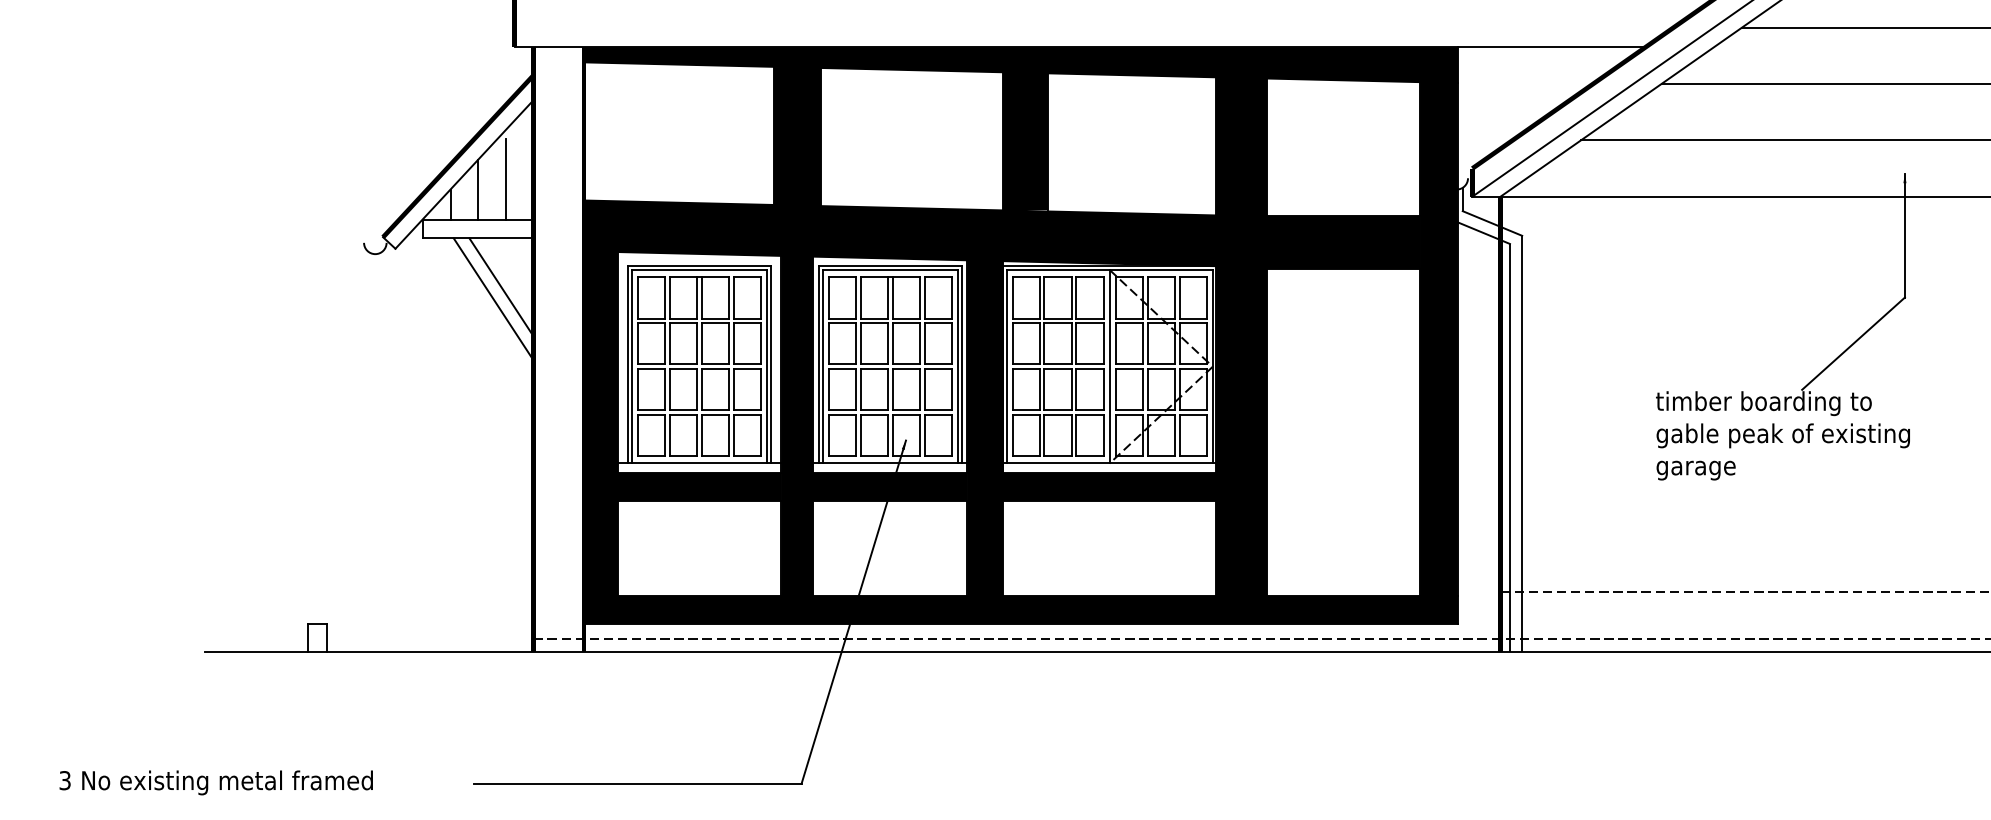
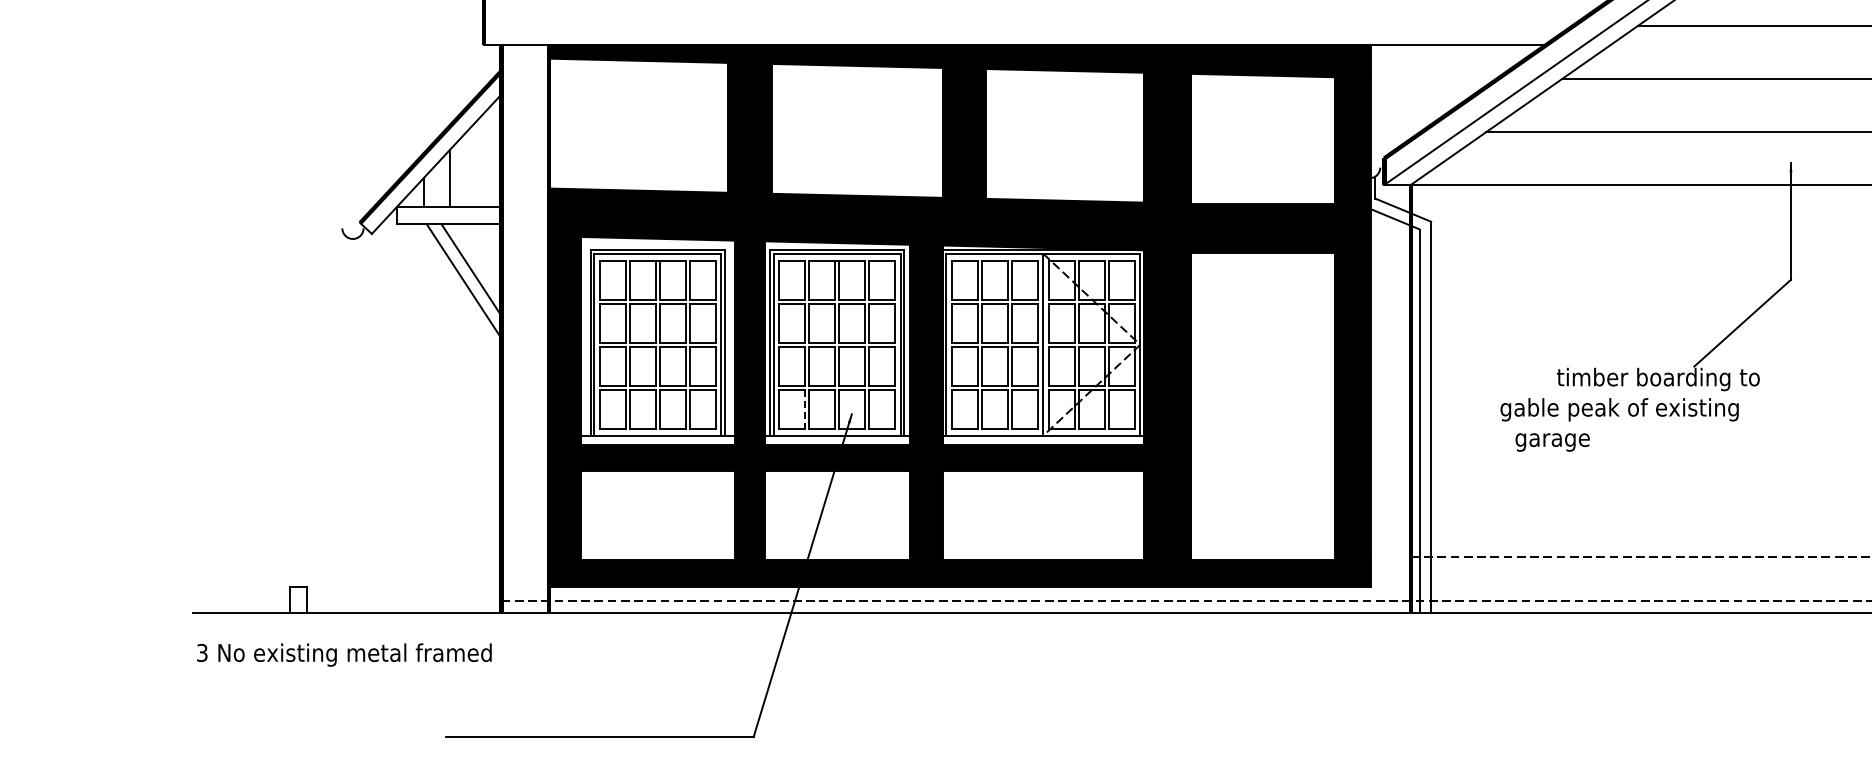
line: (505, 179) -> (475, 168), removed
line: (855, 435) -> (804, 409), solid -> dashed
text: (1783, 435) -> (1619, 409), moved
text: (1695, 470) -> (1552, 442), moved
text: (216, 782) -> (344, 654), moved

